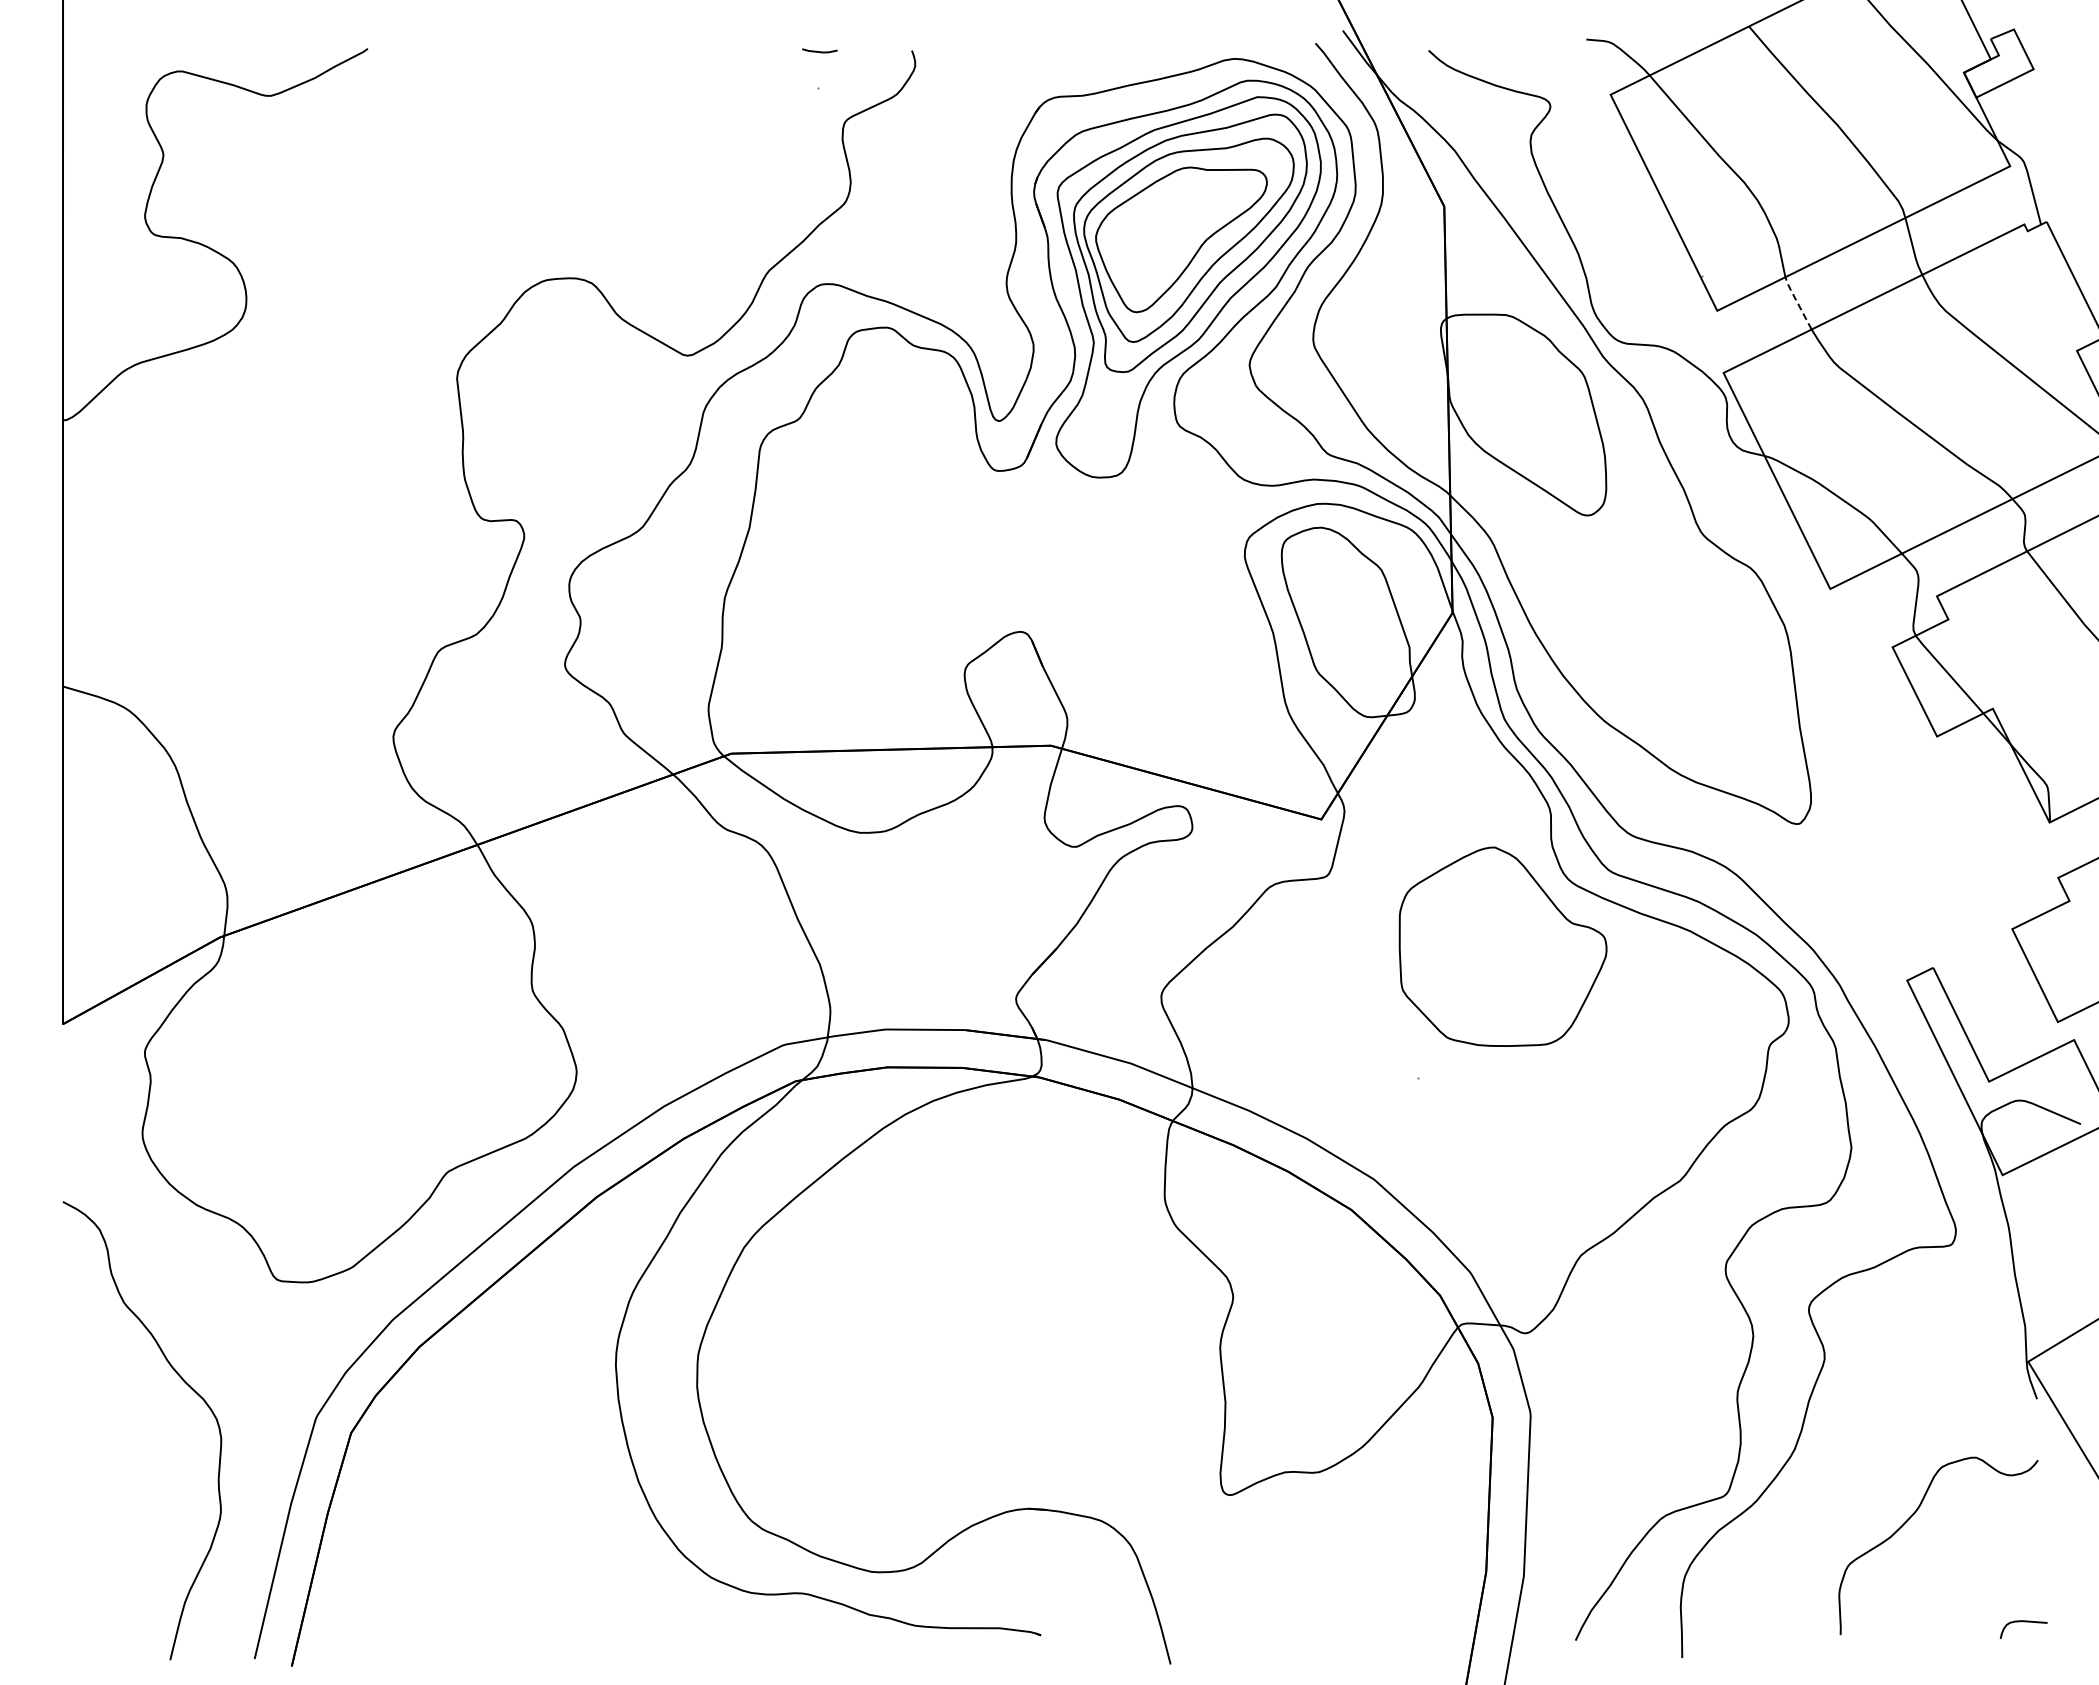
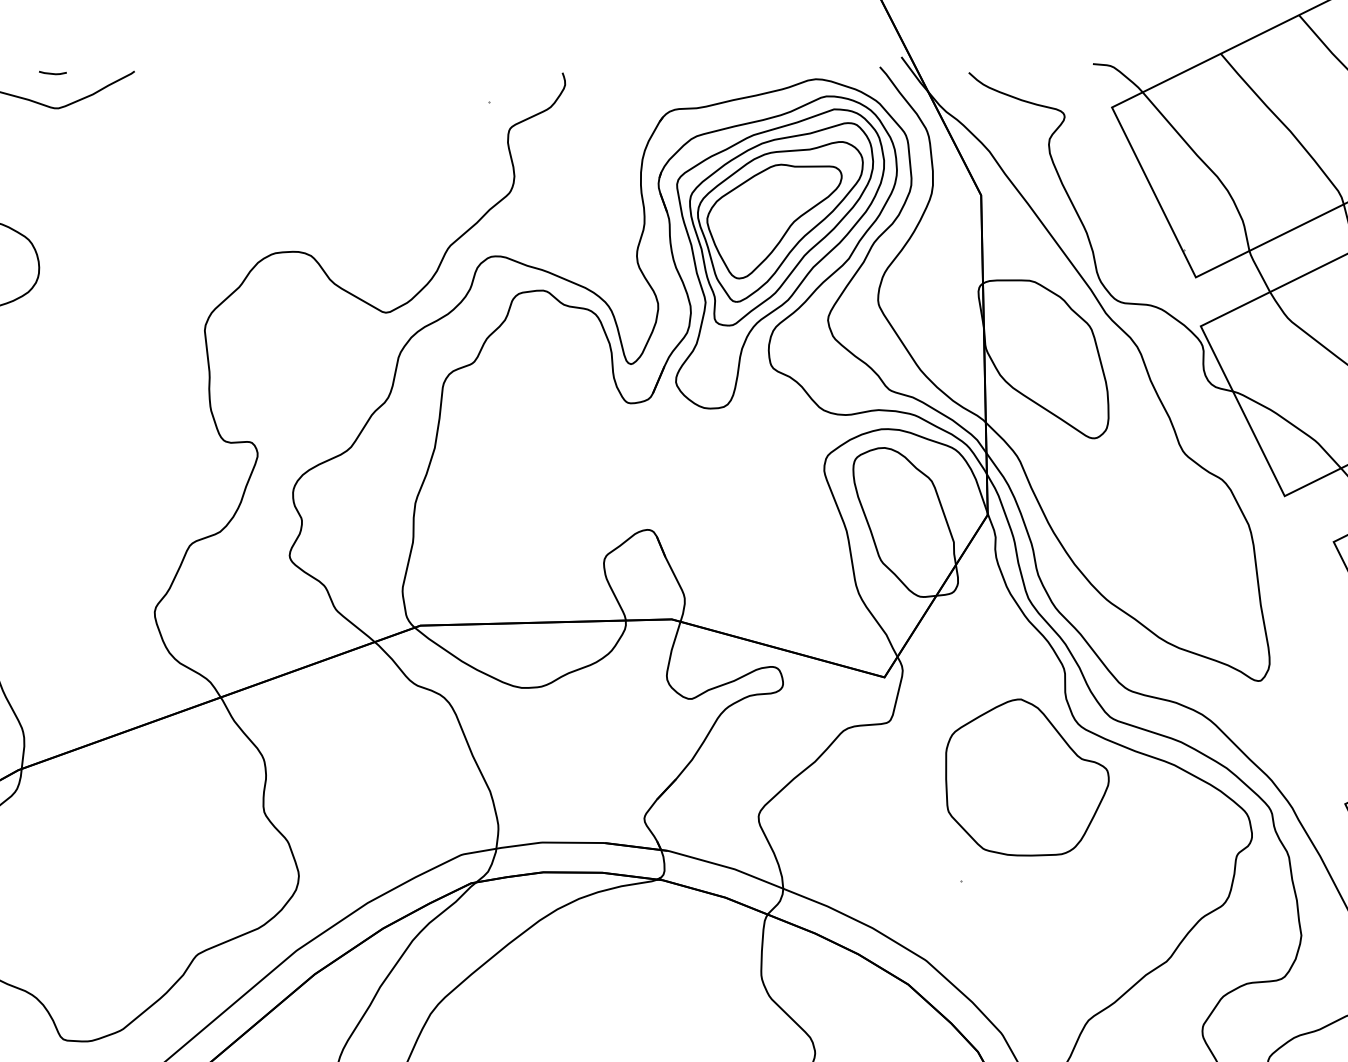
line: (819, 51) -> (52, 73), moved
line: (1797, 302) -> (1258, 270), dashed -> solid

